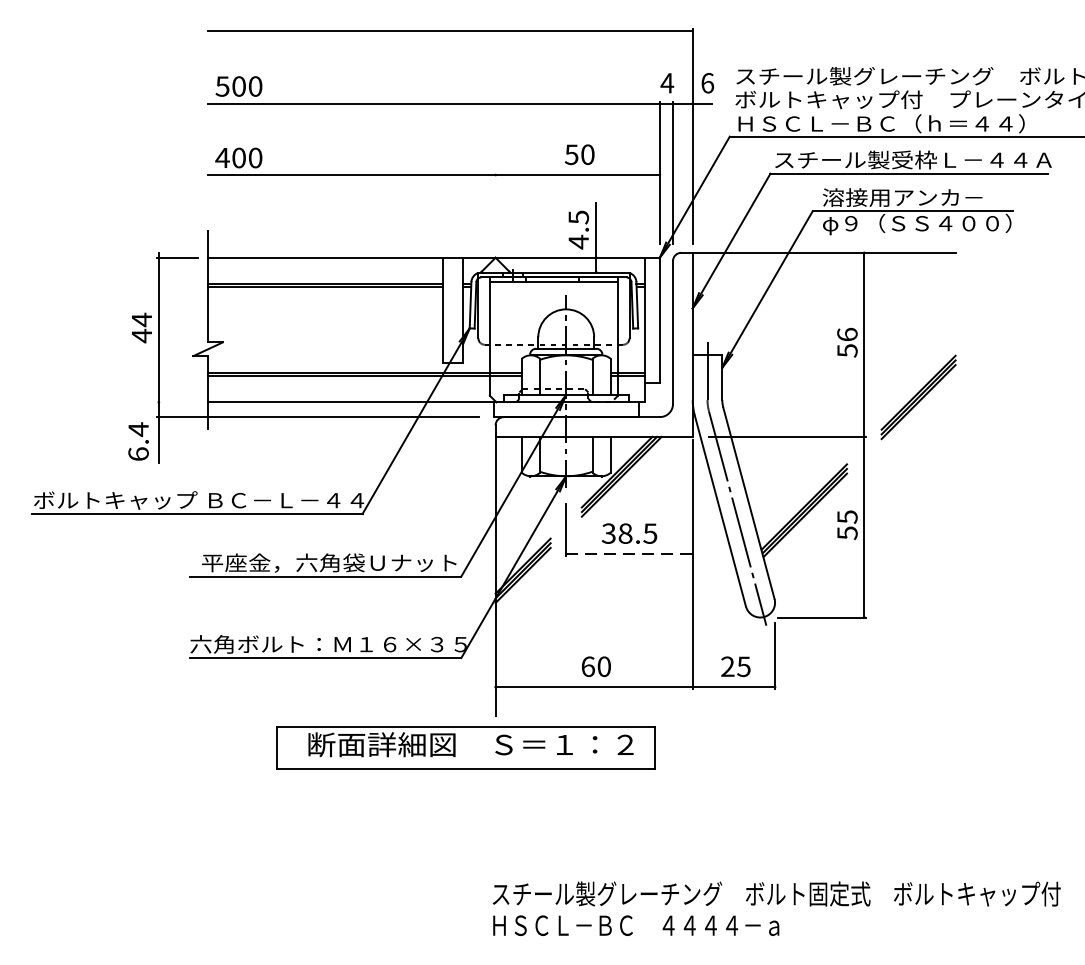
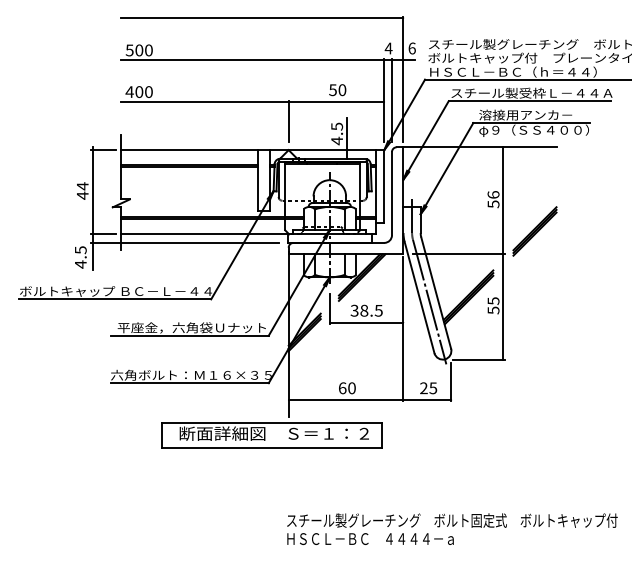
line: (495, 208) -> (288, 121), added
line: (177, 402) -> (103, 234), added
text: (138, 442) -> (80, 257), 6.4 -> 4.5
line: (629, 553) -> (366, 322), dashed -> solid

